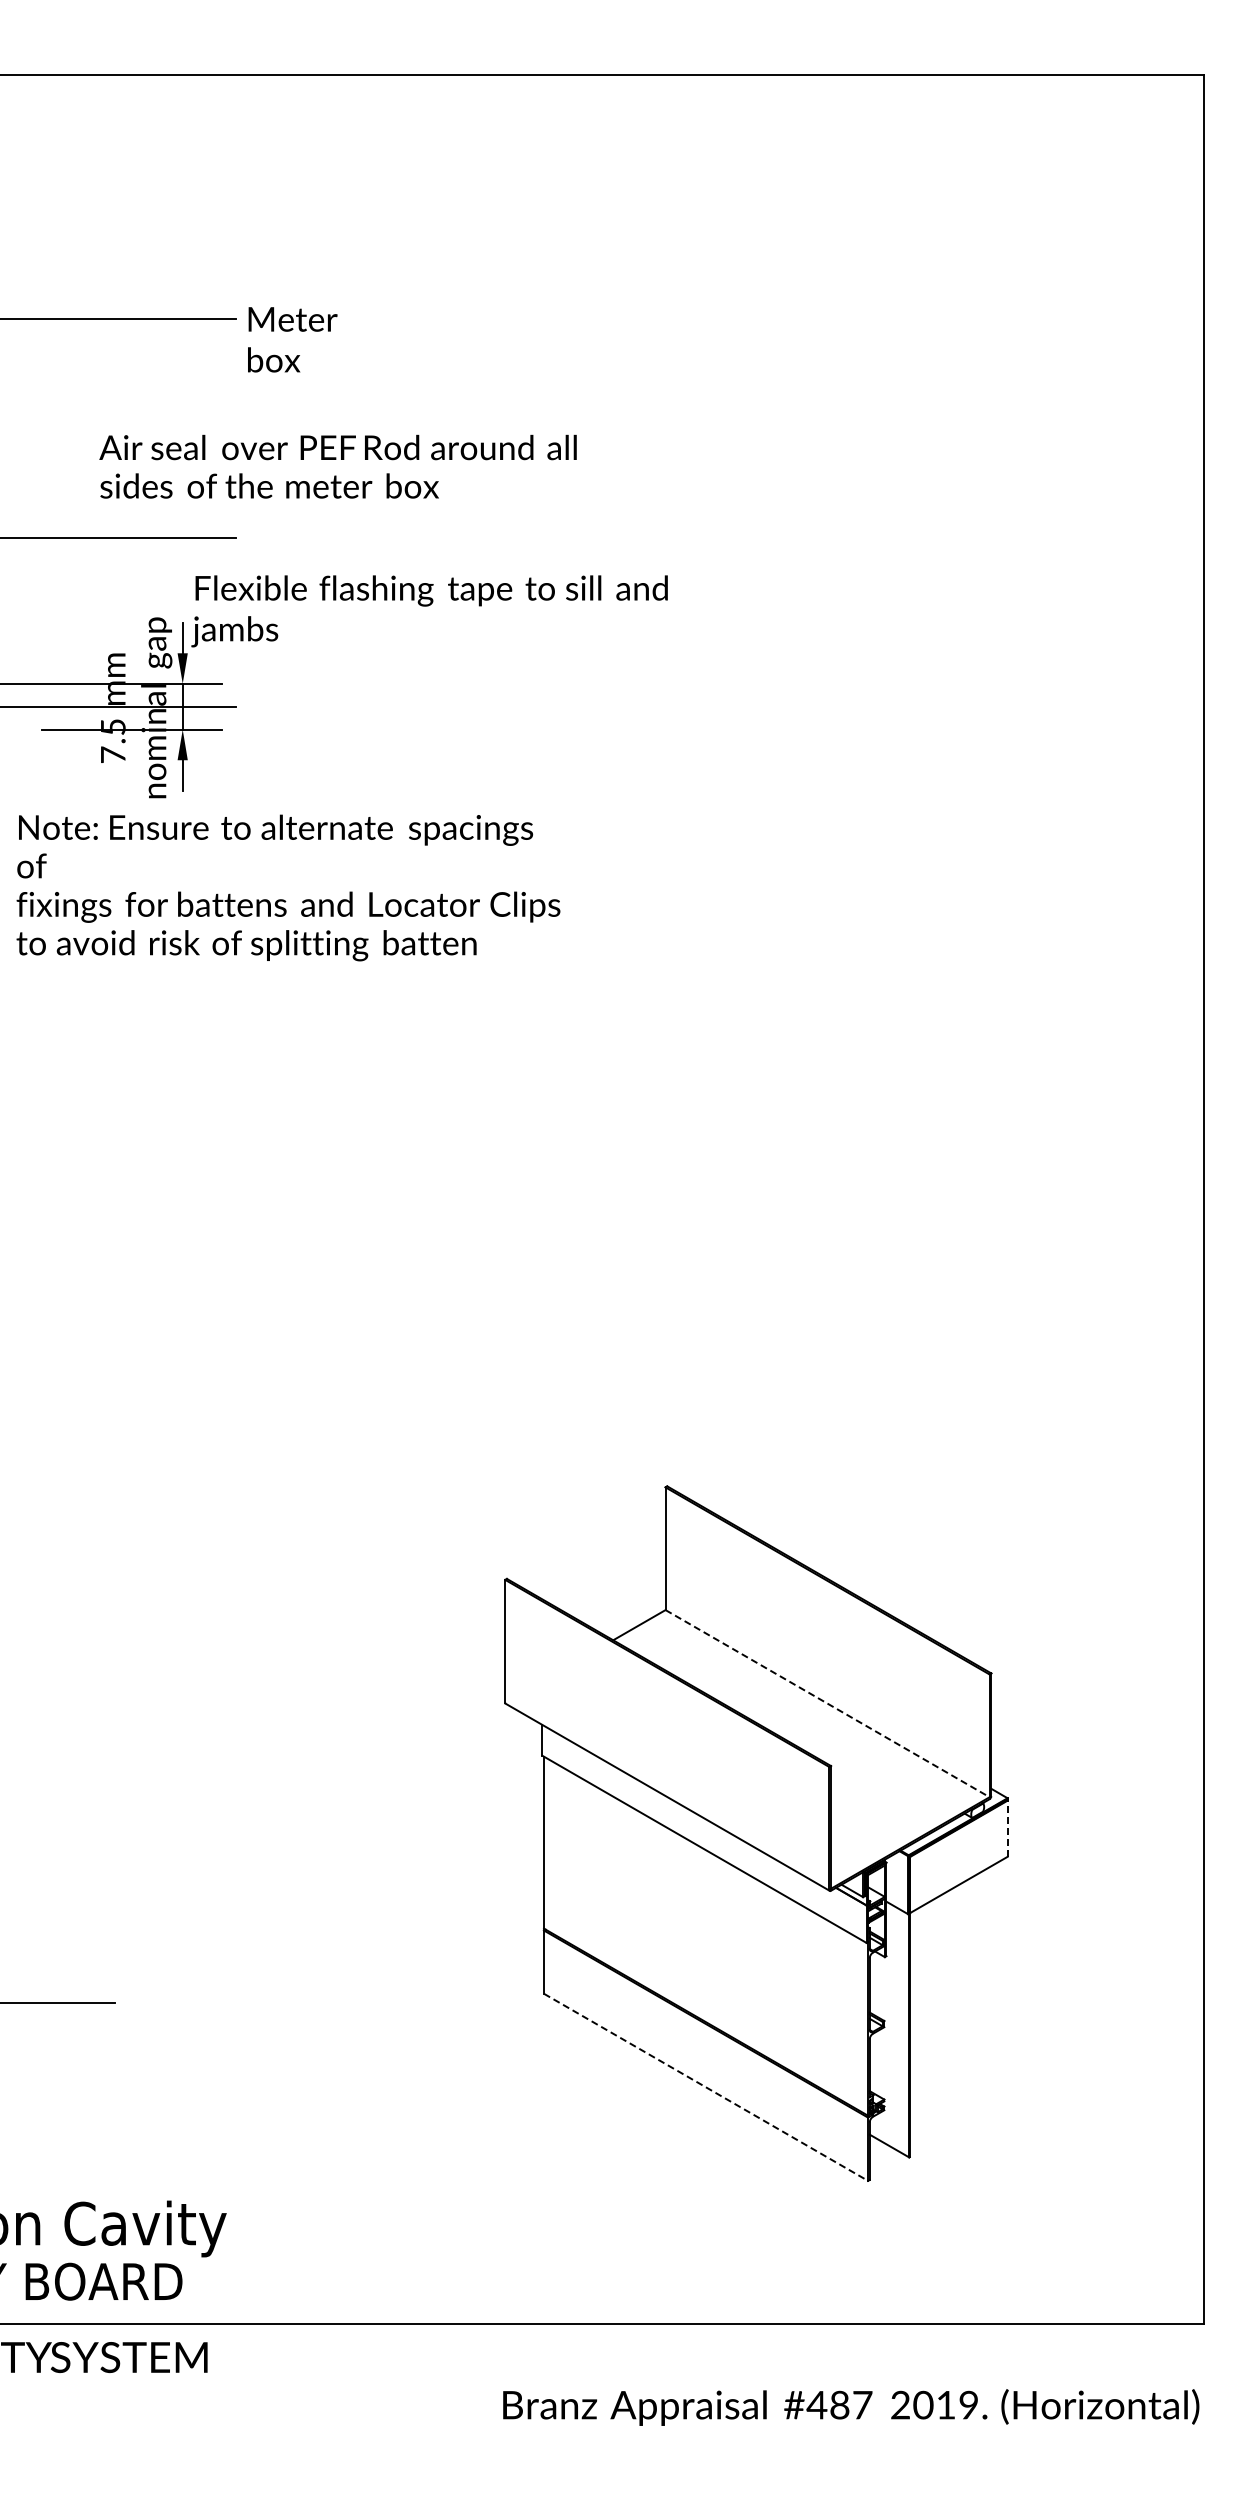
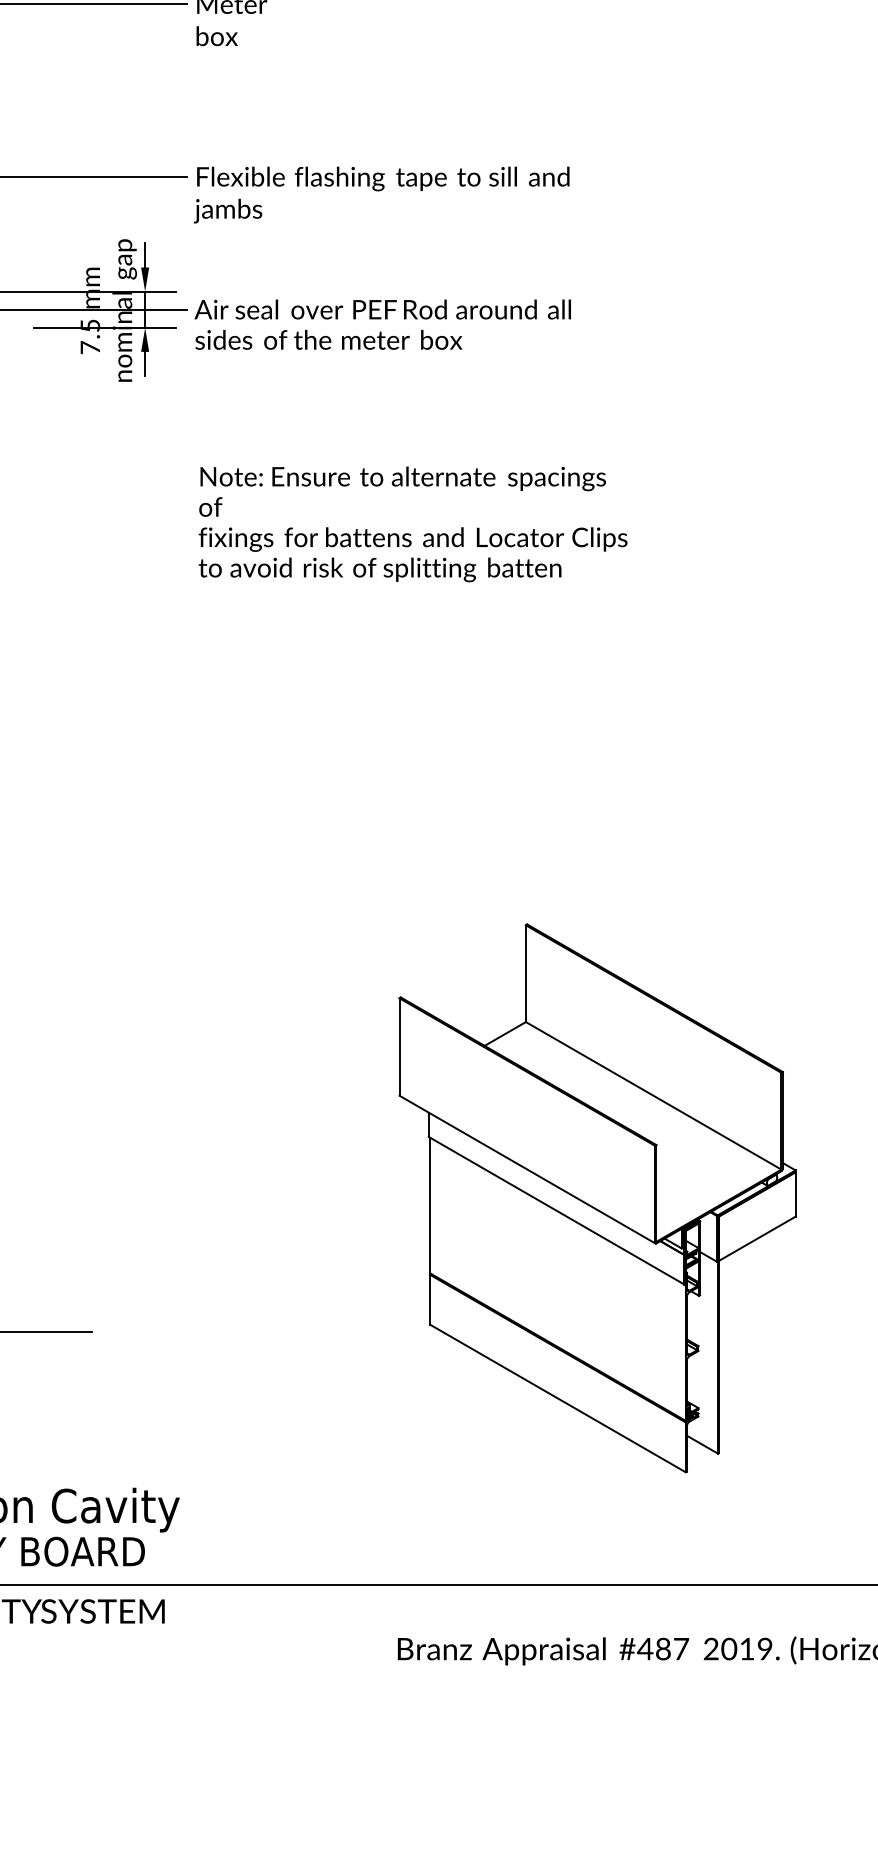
text: (337, 466) -> (382, 324), moved
text: (429, 611) -> (381, 195), moved
text: (288, 887) -> (413, 524), moved
line: (828, 1703) -> (654, 1095), dashed -> solid
line: (1007, 1828) -> (795, 1194), dashed -> solid
line: (706, 2087) -> (558, 1398), dashed -> solid

